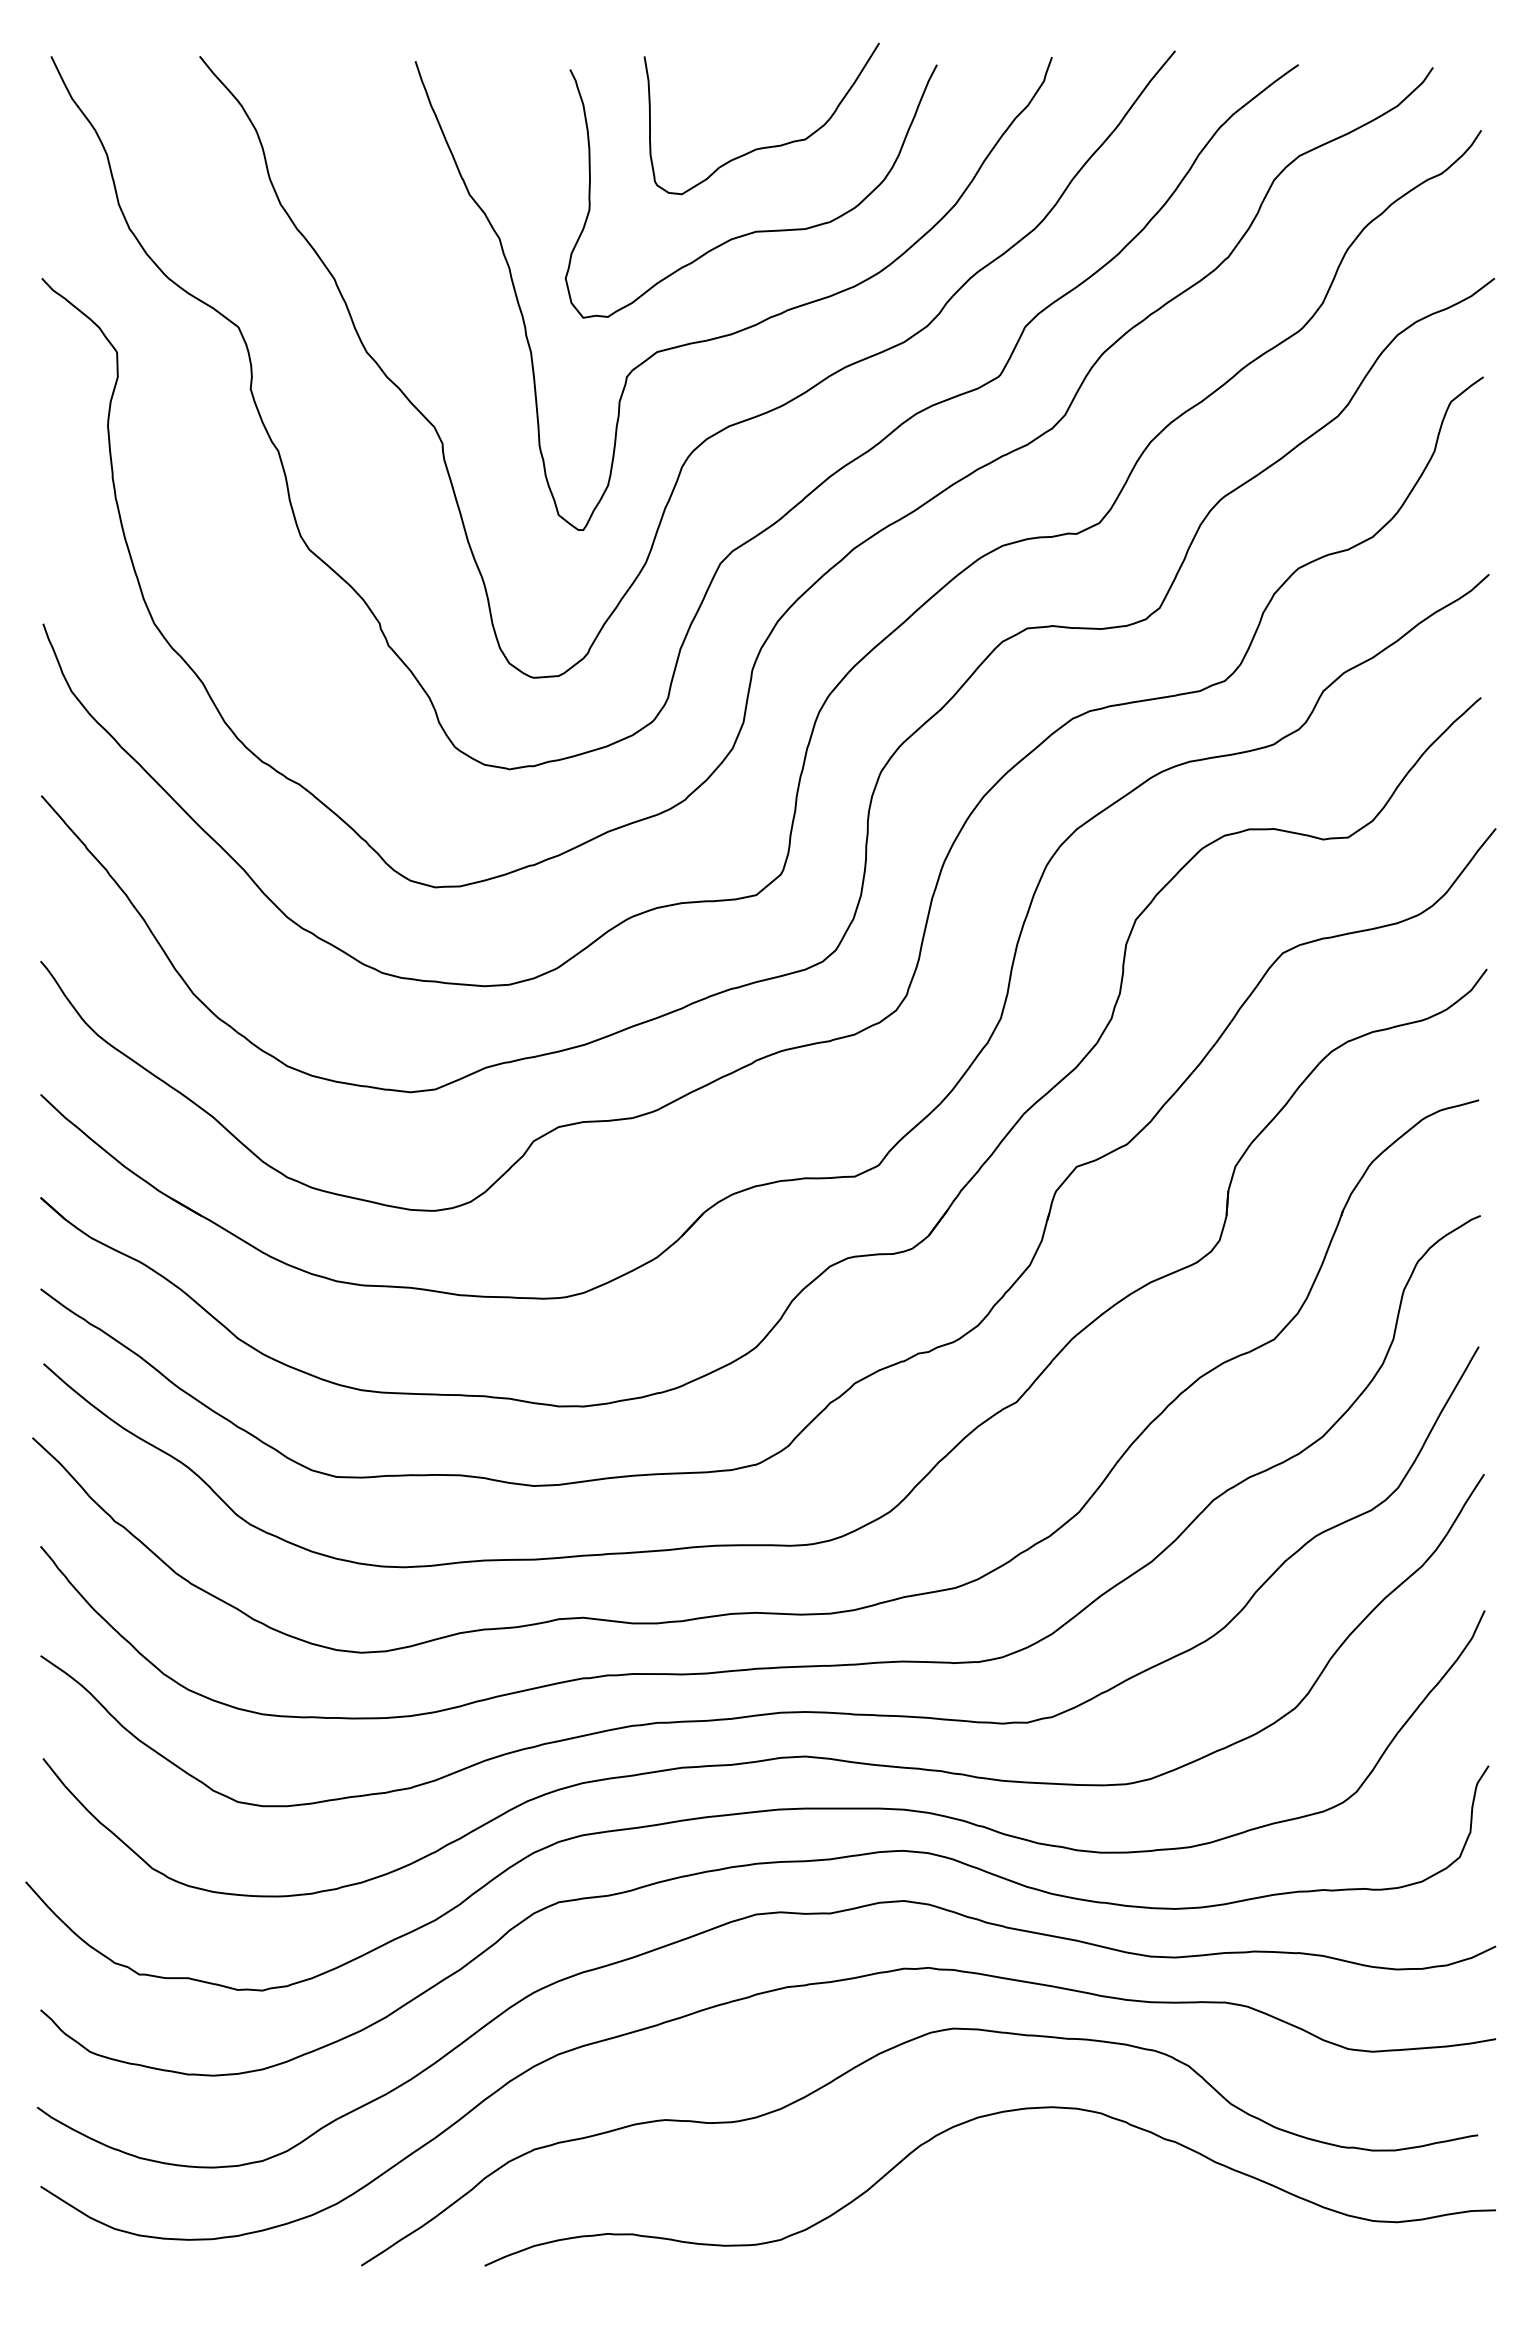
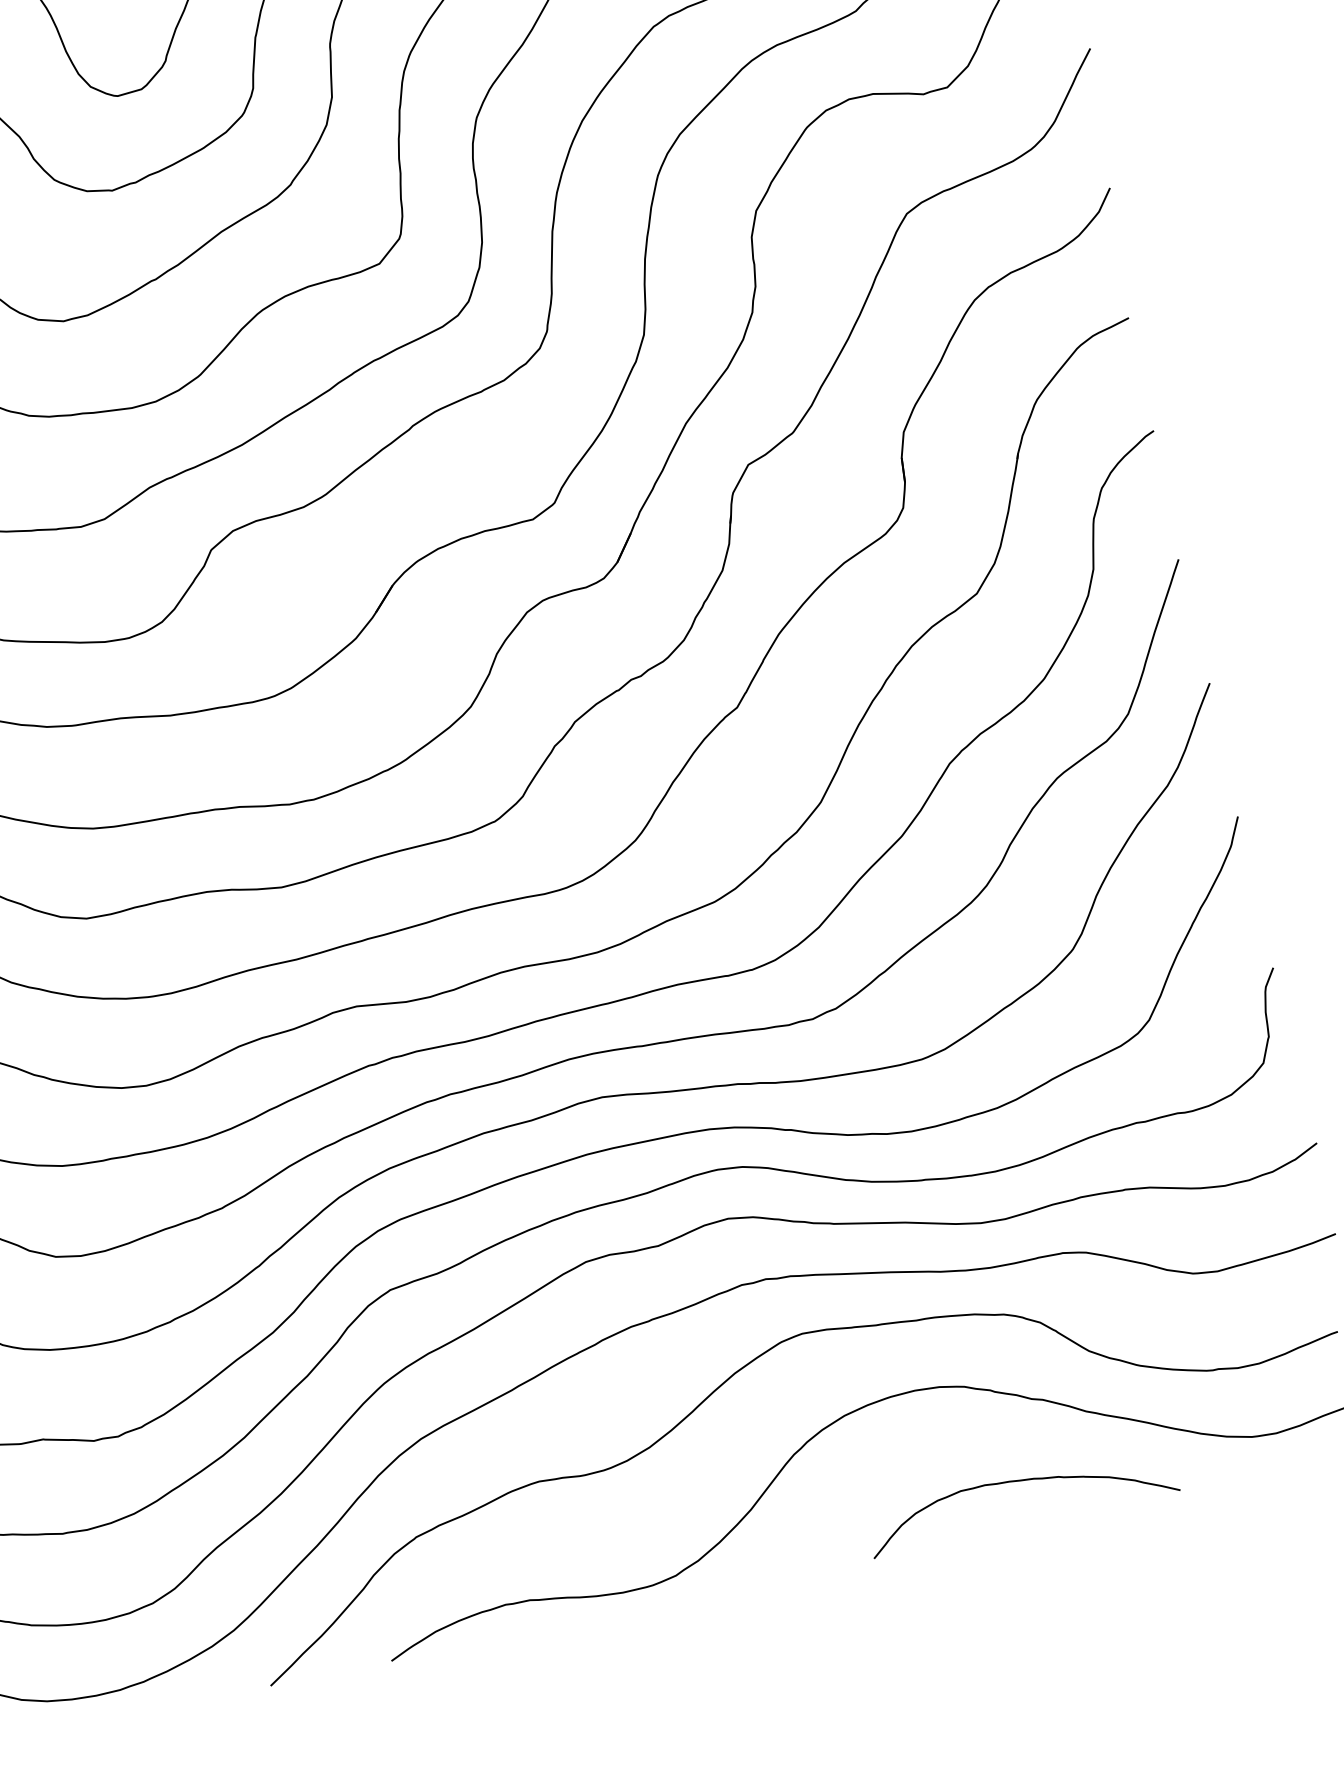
curve: (1134, 2217) -> (1018, 1481), added

